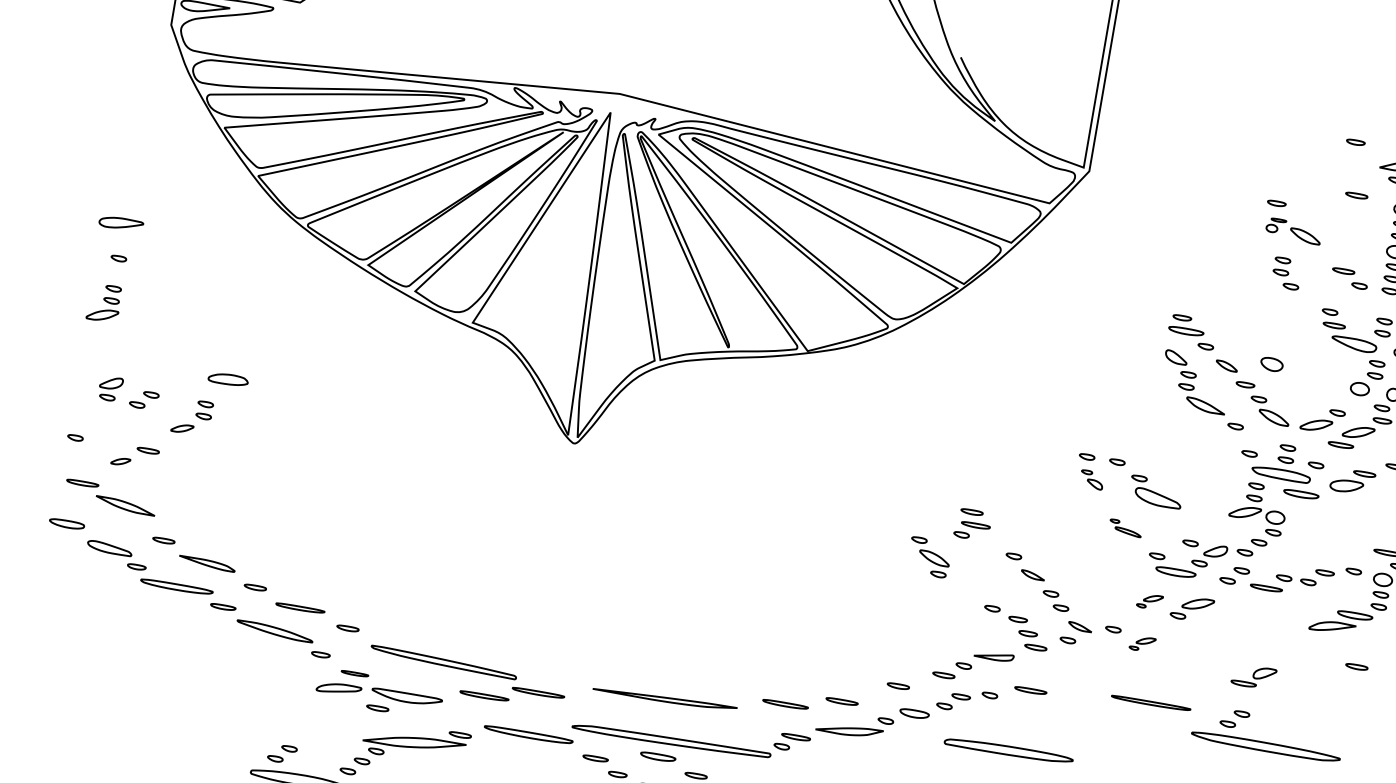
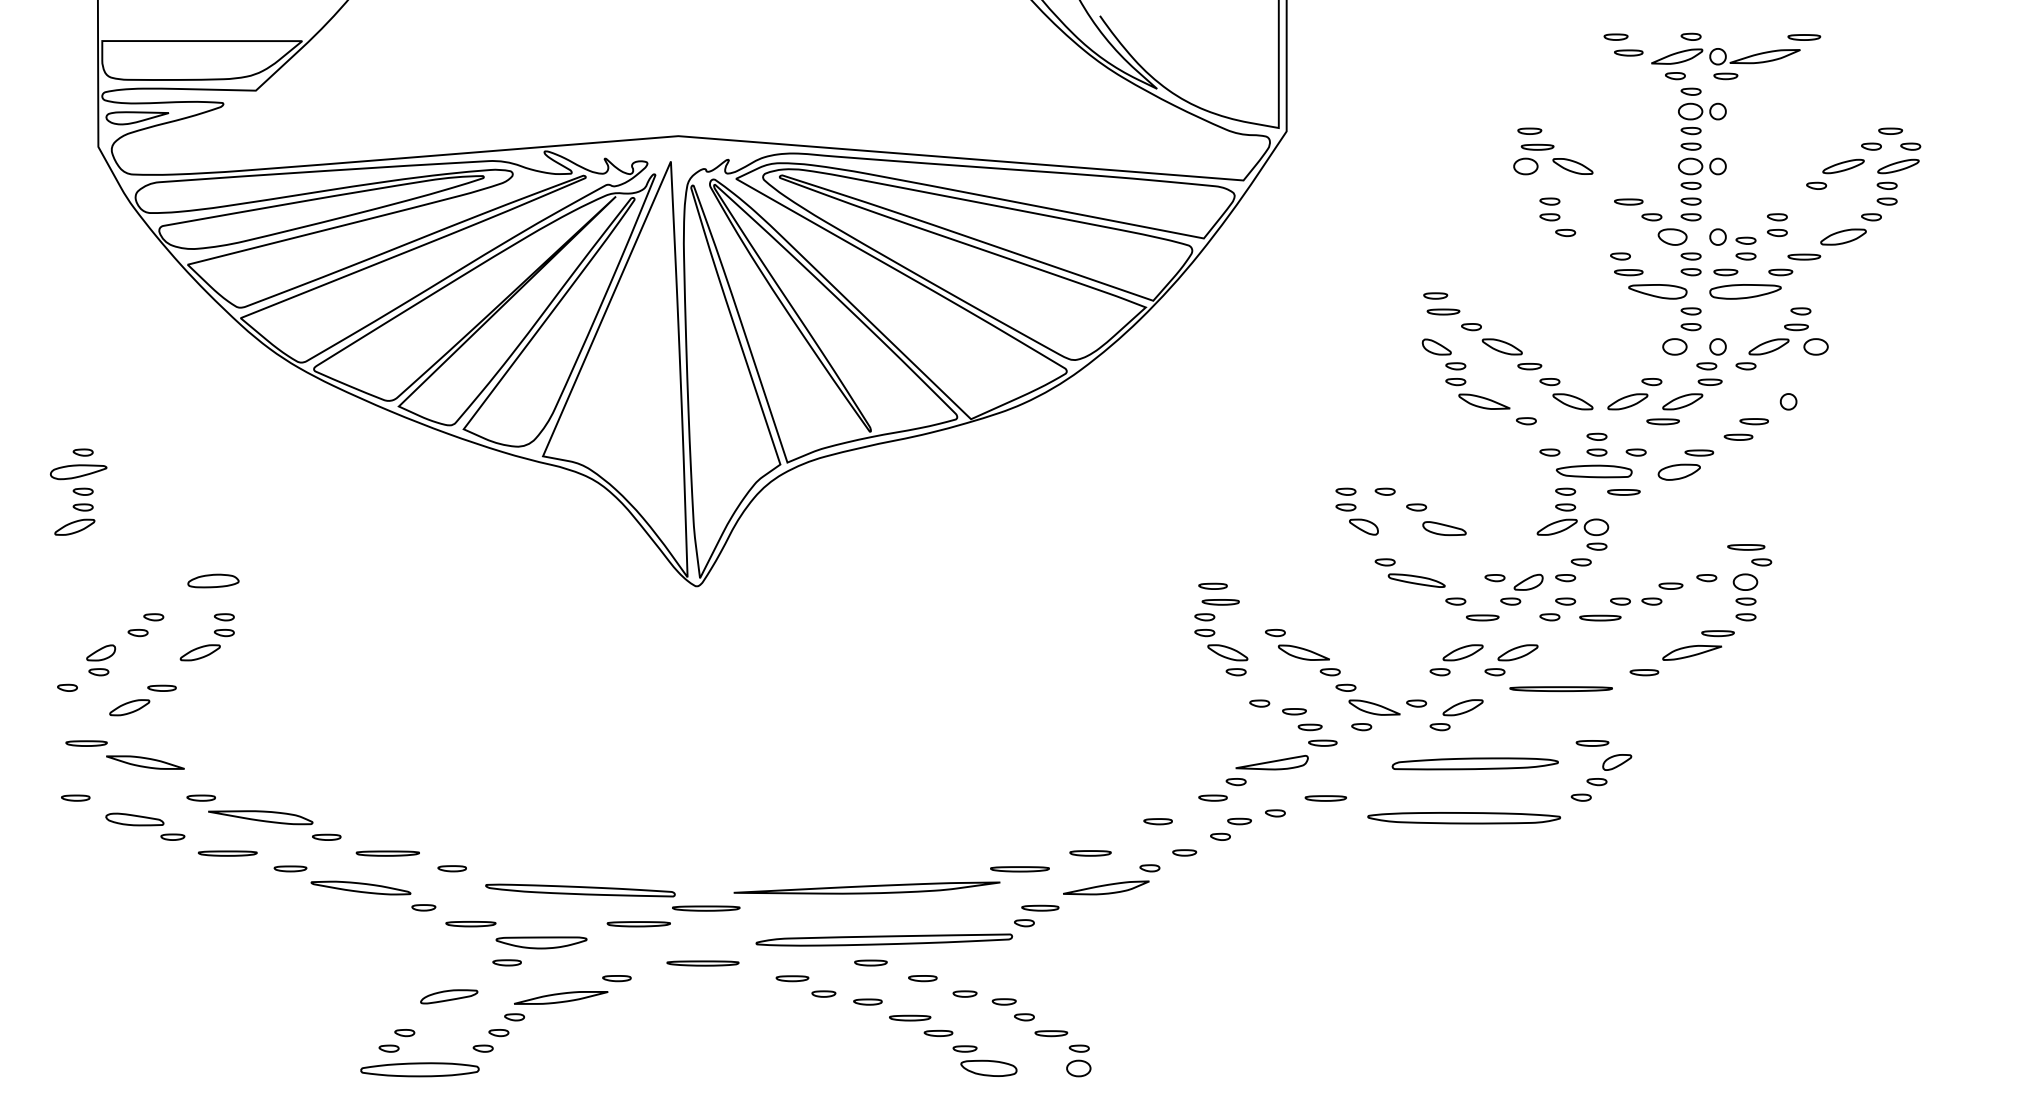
part: (1356, 195) -> (1628, 52), moved
part: (121, 224) -> (78, 472), moved
part: (1275, 225) -> (1533, 159), size x1.67
part: (1186, 331) -> (1443, 311), size x0.71
part: (1271, 364) -> (1672, 236), moved
part: (1226, 365) -> (1501, 346), size x1.43
part: (228, 379) -> (213, 580), moved
part: (110, 388) -> (101, 660), moved
part: (181, 428) -> (199, 652), size x1.43
part: (120, 461) -> (129, 707), size x1.67
part: (1091, 479) -> (1356, 519), size x1.43
part: (1300, 494) -> (1623, 492), size x0.71
part: (1158, 498) -> (1444, 528), size x0.71
part: (66, 523) -> (75, 797), size x0.62
part: (1125, 527) -> (1409, 572), size x1.67
part: (929, 557) -> (1221, 652), moved
part: (206, 563) -> (260, 817), size x1.43
part: (1175, 572) -> (1482, 617), size x0.62
part: (1032, 575) -> (1303, 652), size x1.67
part: (176, 586) -> (227, 853), size x0.62
part: (1149, 601) -> (1456, 660), size x1.67
part: (1354, 615) -> (1717, 633), size x0.71
part: (1080, 627) -> (1374, 707), size x1.67
part: (1142, 644) -> (1456, 715), size x1.67
part: (993, 655) -> (1271, 762), size x1.43
part: (1356, 666) -> (1644, 672), moved
part: (354, 674) -> (470, 924), size x1.43
part: (1265, 674) -> (1617, 762), moved
part: (339, 688) -> (449, 996), moved
part: (664, 698) -> (866, 887), size x1.43
part: (1150, 703) -> (1560, 689), moved
part: (914, 713) -> (1184, 852), size x0.62
part: (528, 734) -> (702, 963), size x0.62
part: (414, 742) -> (561, 997), size x0.71
part: (1265, 747) -> (1464, 818), moved
part: (1008, 750) -> (1474, 763), moved
part: (657, 756) -> (870, 962), size x0.71

